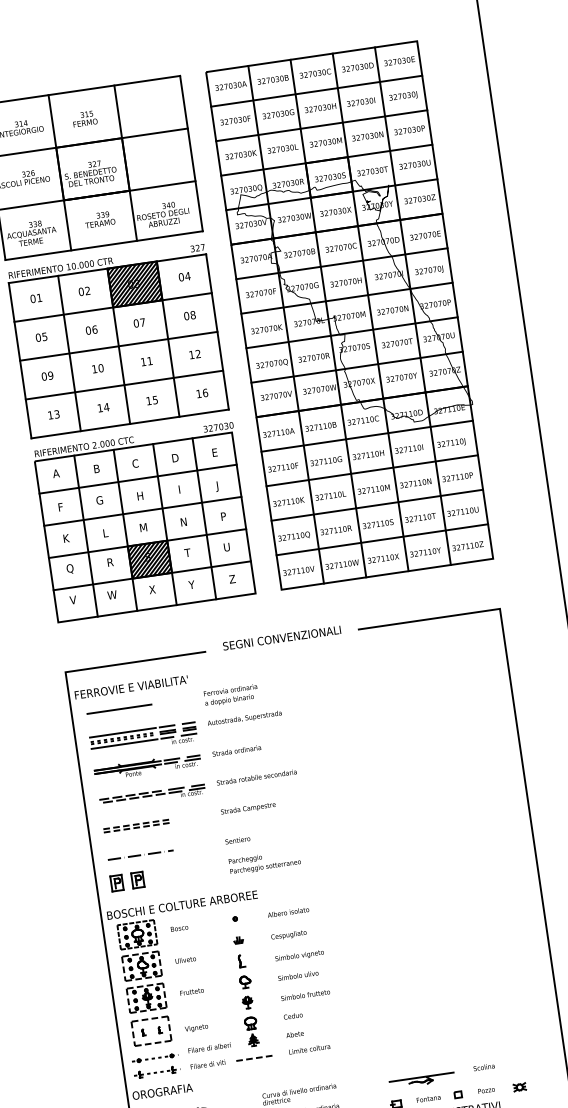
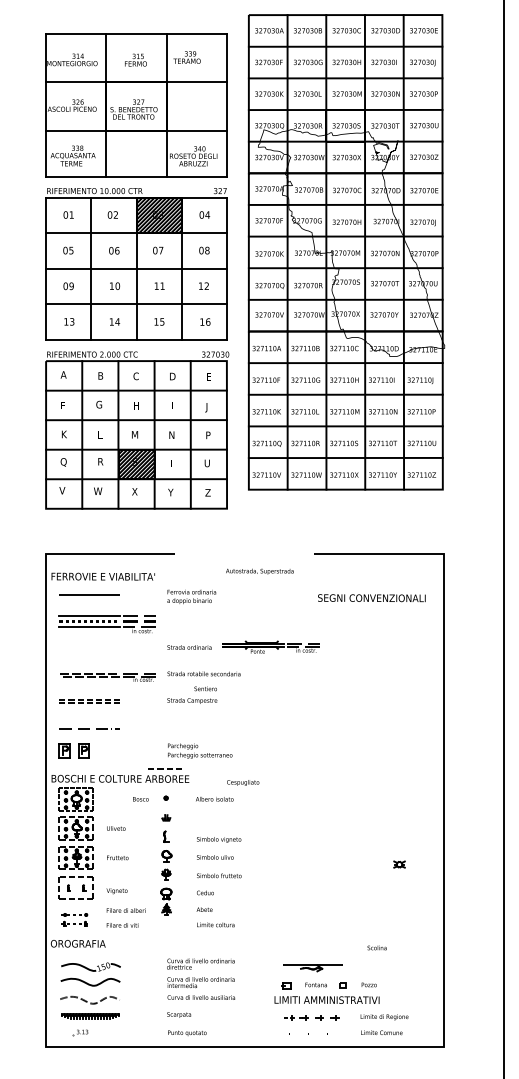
text: (99, 219) -> (186, 57), moved
part: (350, 315) -> (346, 252), moved
text: (281, 638) -> (371, 598), moved
text: (244, 718) -> (259, 571), moved
part: (146, 766) -> (270, 646), moved
text: (237, 839) -> (205, 688), moved
text: (179, 928) -> (140, 799), moved
text: (289, 934) -> (243, 782), moved
line: (252, 1058) -> (163, 768), moved
part: (154, 1065) -> (74, 919), size x0.7
text: (483, 1066) -> (376, 947), moved
part: (519, 1087) -> (399, 864), moved

